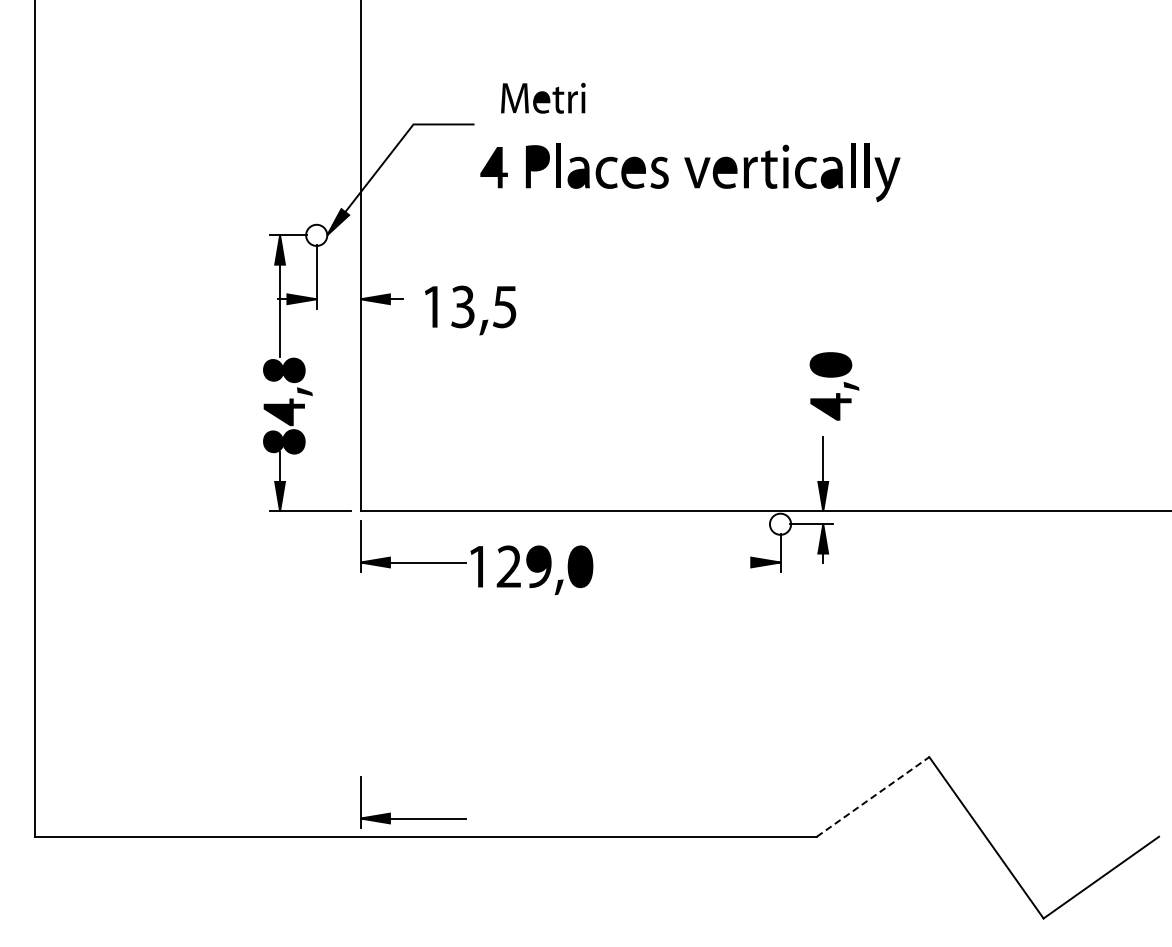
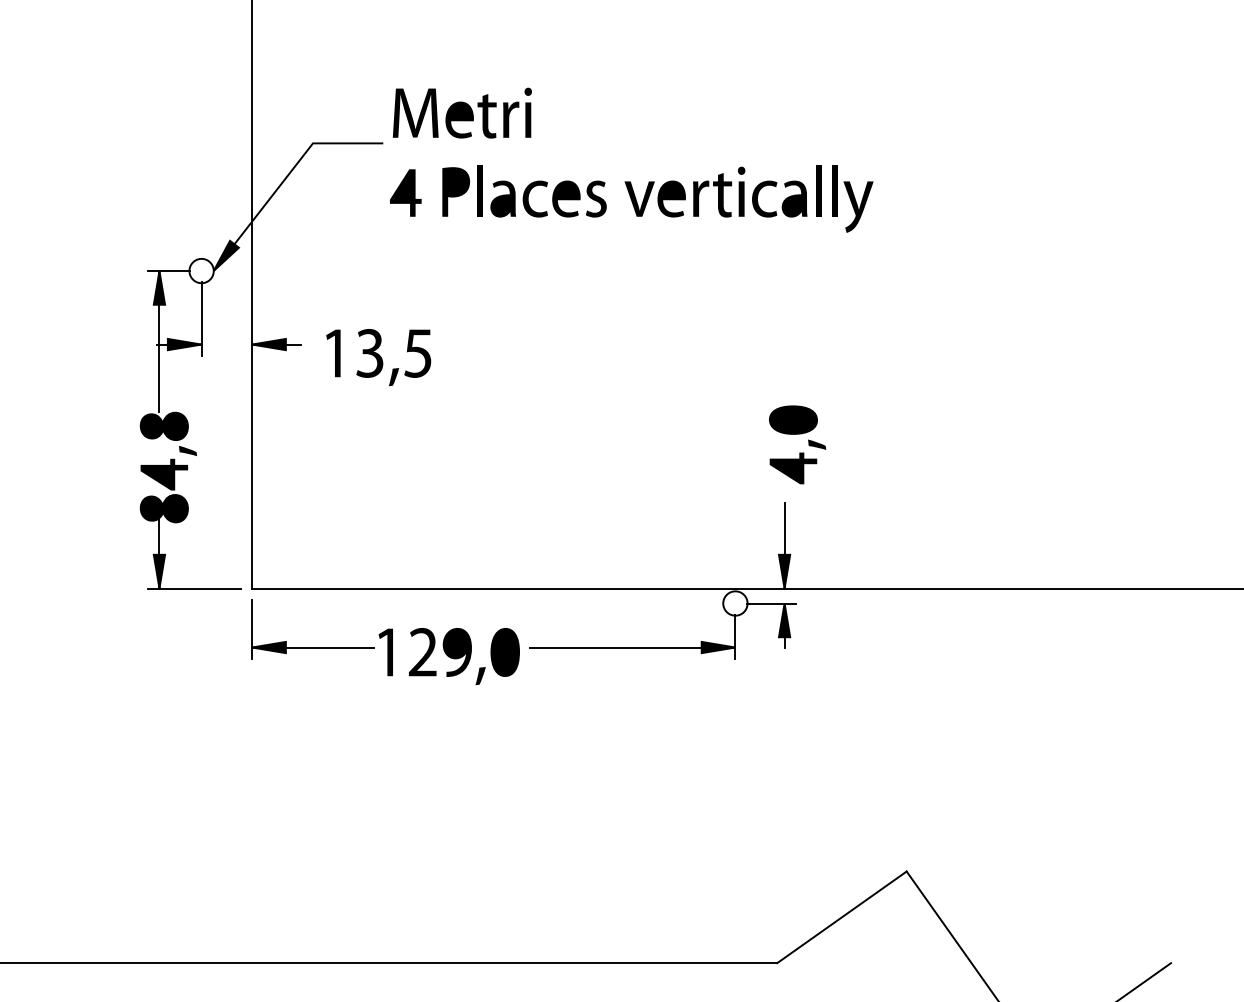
part: (543, 98) -> (462, 113), size x1.43
line: (690, 562) -> (631, 647), added
line: (873, 796) -> (842, 916), dashed -> solid
part: (413, 818) -> (313, 942), removed

